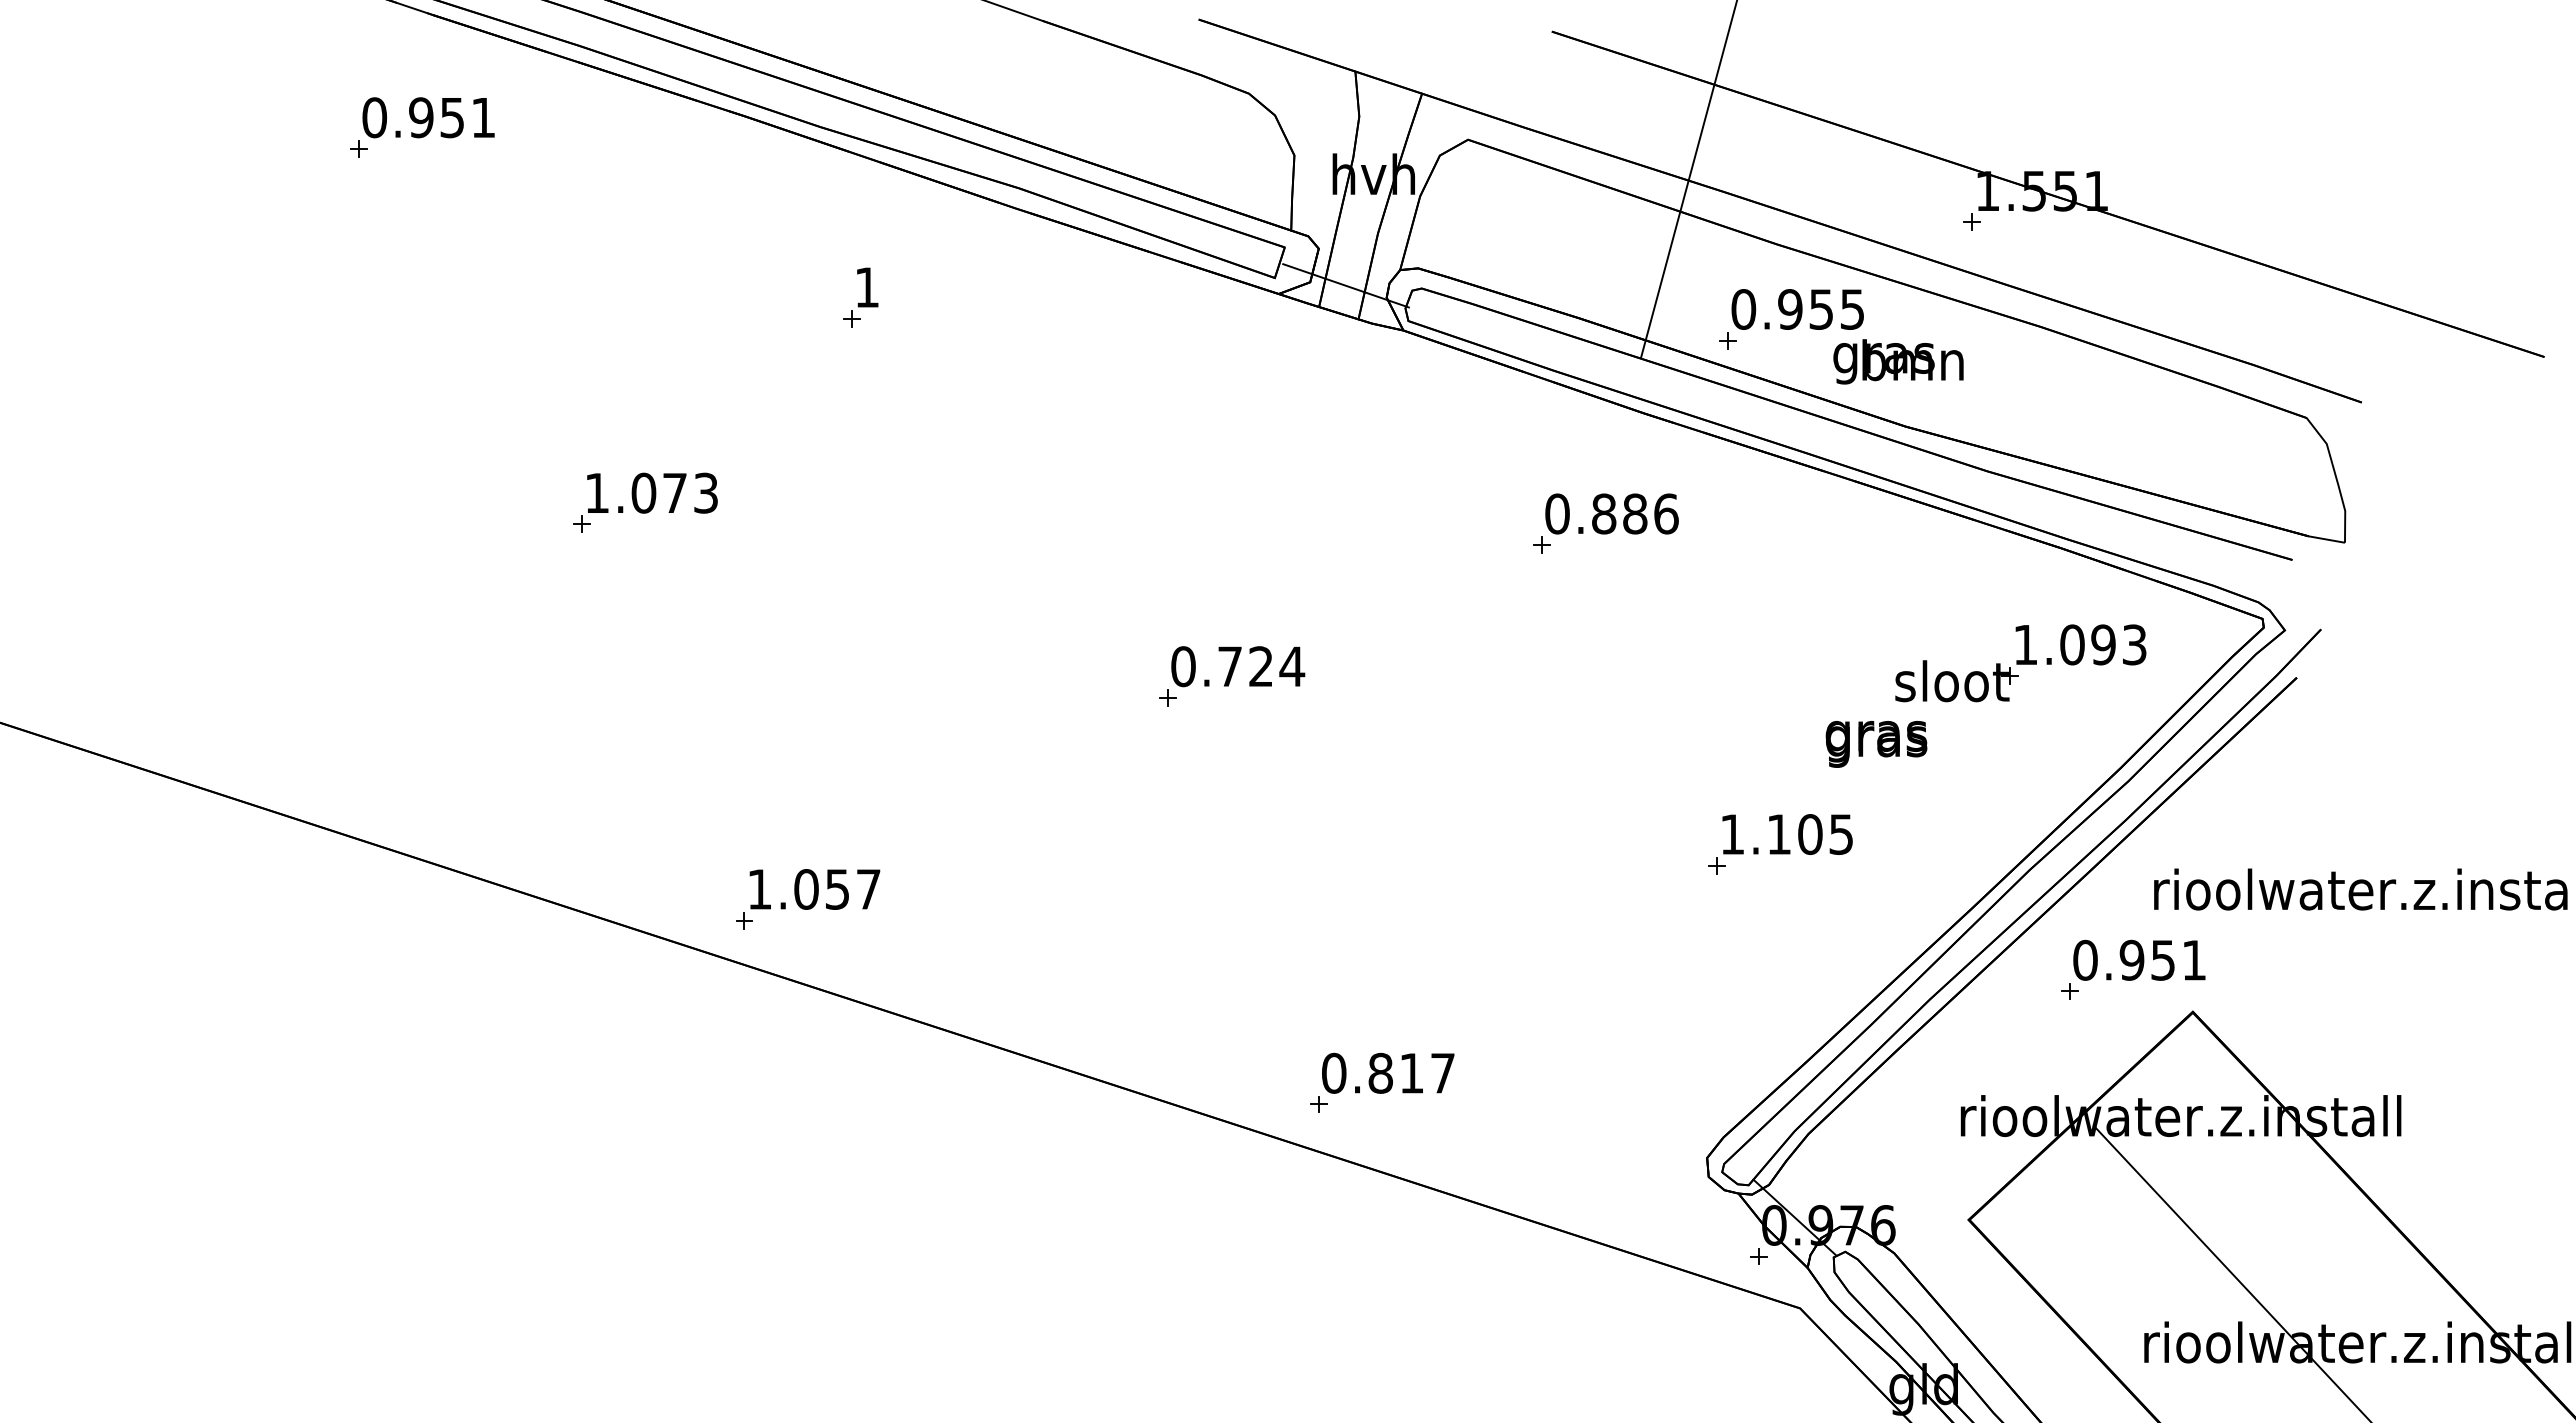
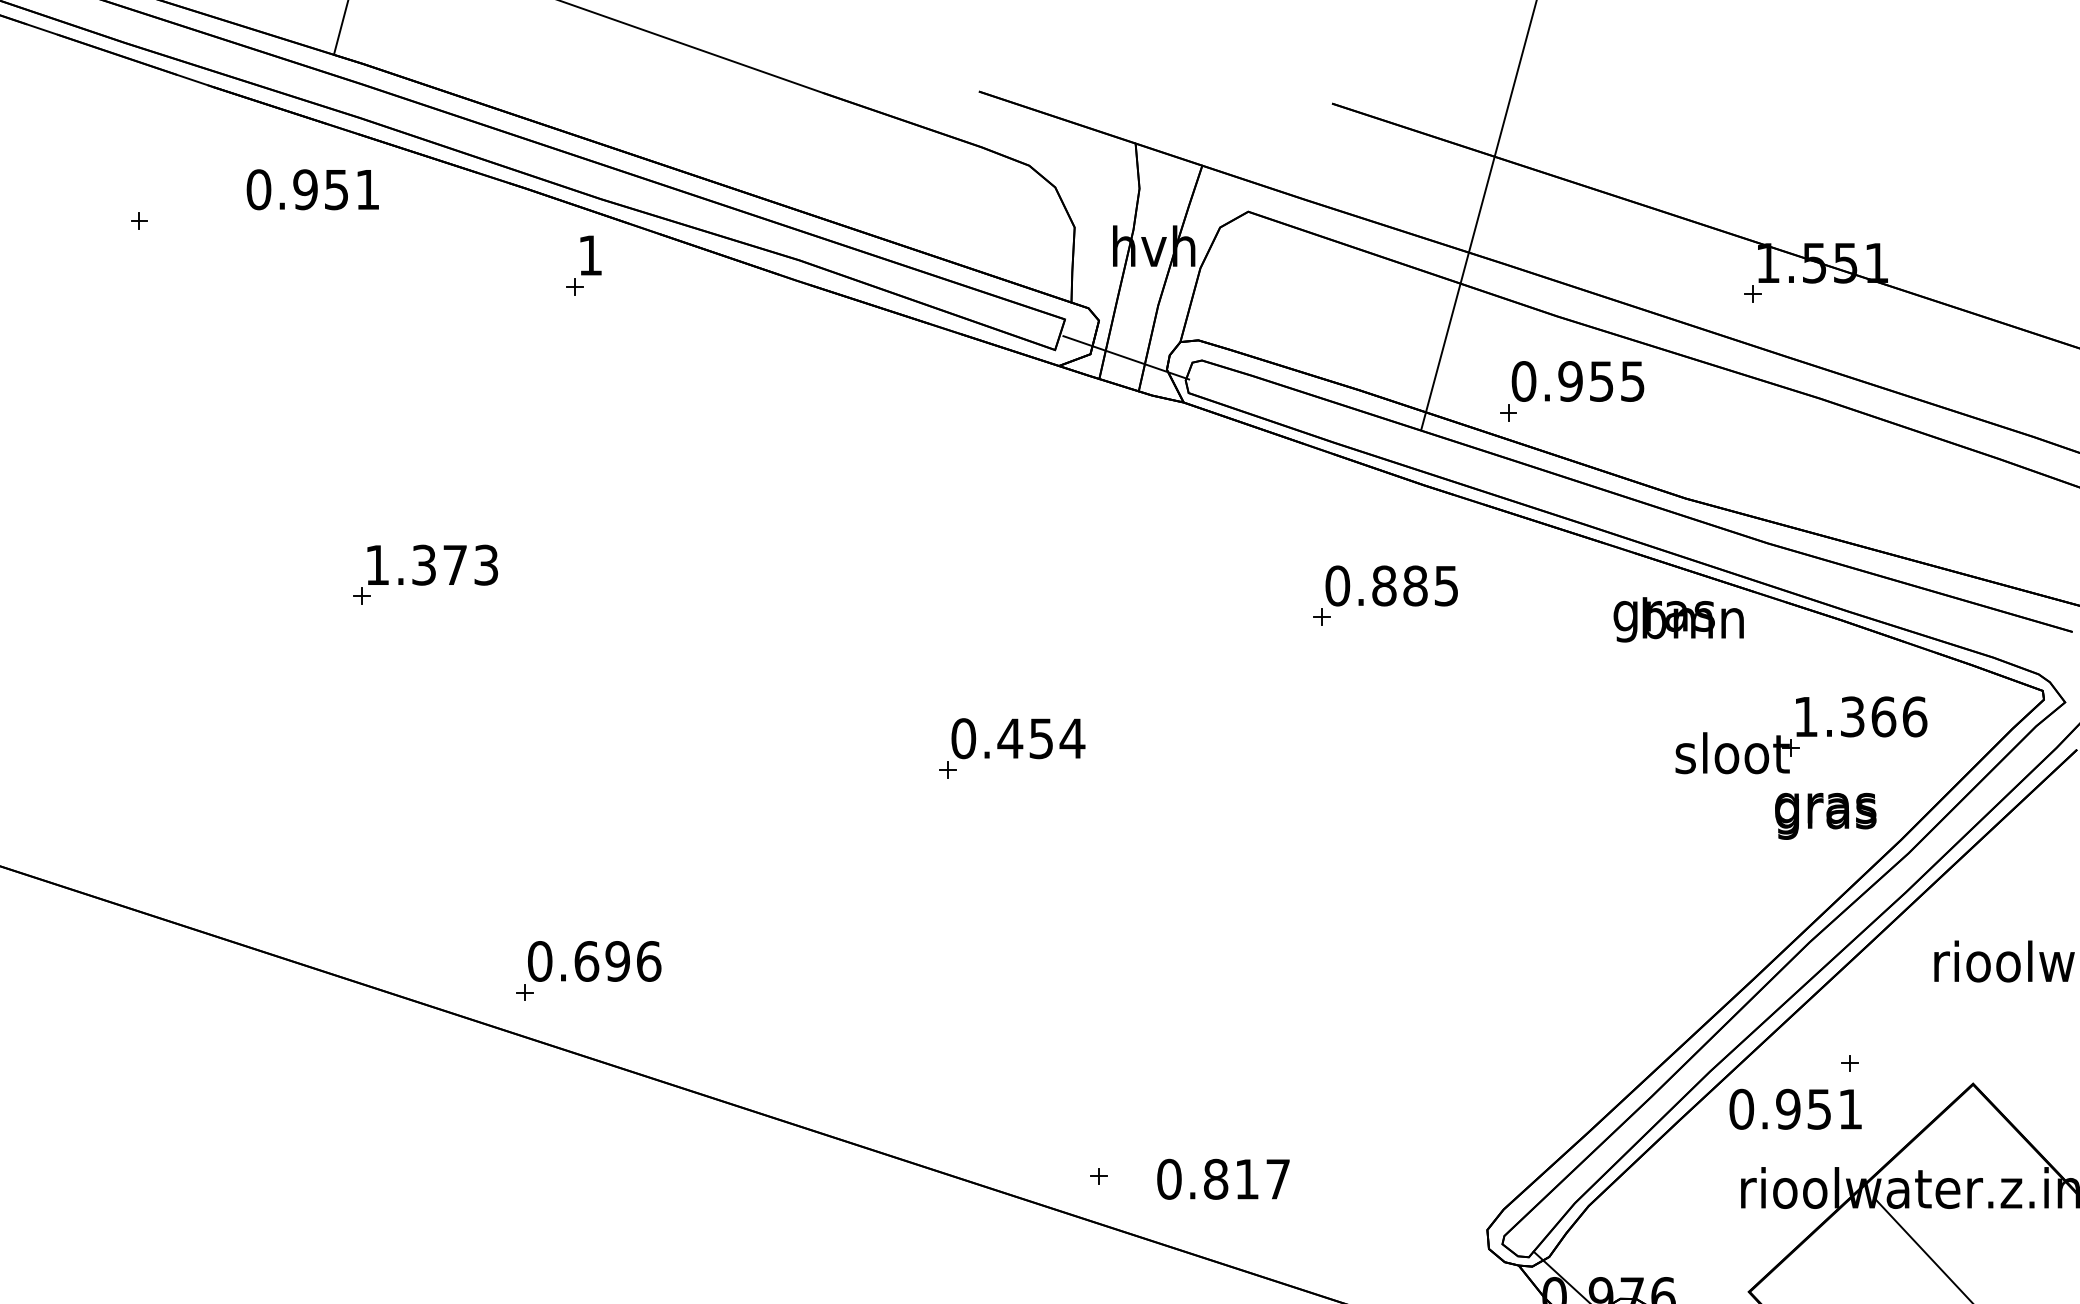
text: (428, 117) -> (312, 189), moved
part: (860, 297) -> (583, 265), moved
text: (1898, 361) -> (1678, 619), moved
text: (643, 492) -> (423, 564), 1.073 -> 1.373
text: (1666, 513) -> (1446, 585), 0.886 -> 0.885
text: (2103, 644) -> (1883, 716), 1.093 -> 1.366
text: (1244, 666) -> (1024, 738), 0.724 -> 0.454
text: (1876, 744) -> (1825, 816), moved
part: (1780, 844) -> (1560, 916), removed
text: (814, 889) -> (594, 961), 1.057 -> 0.696
text: (2139, 959) -> (1795, 1108), moved
text: (1388, 1072) -> (1223, 1178), moved

